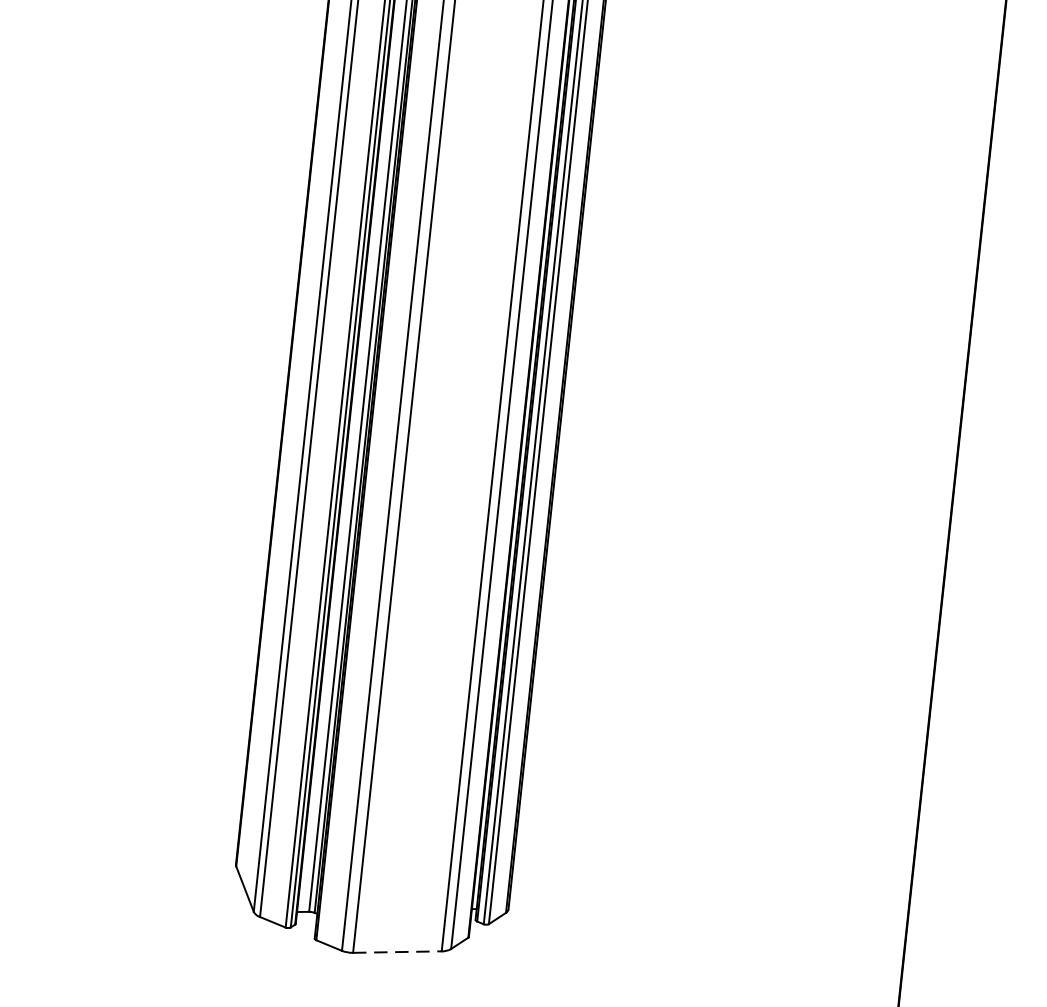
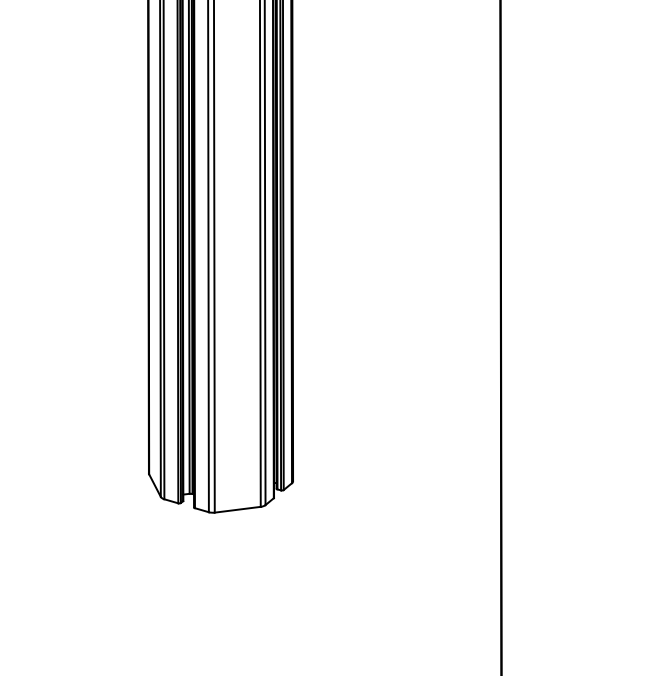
line: (398, 951) -> (238, 509), dashed -> solid

